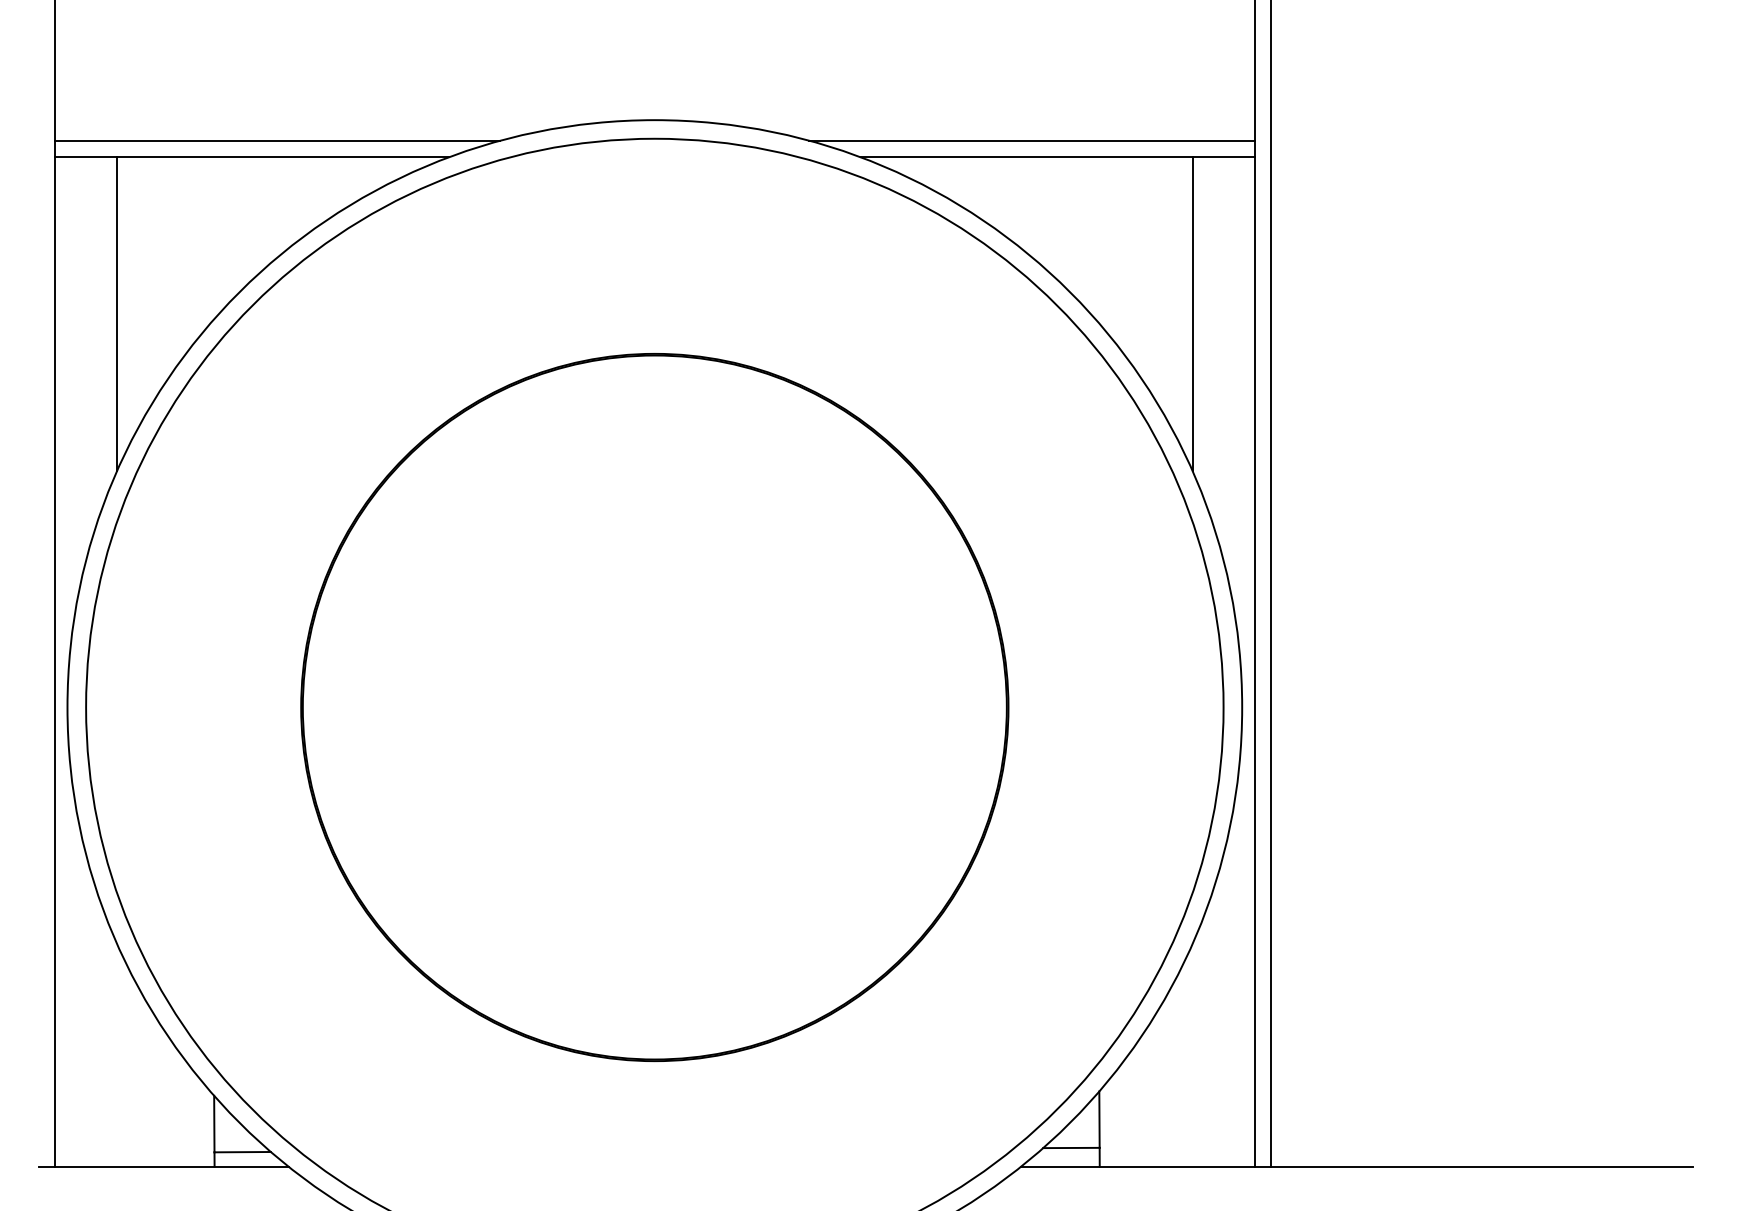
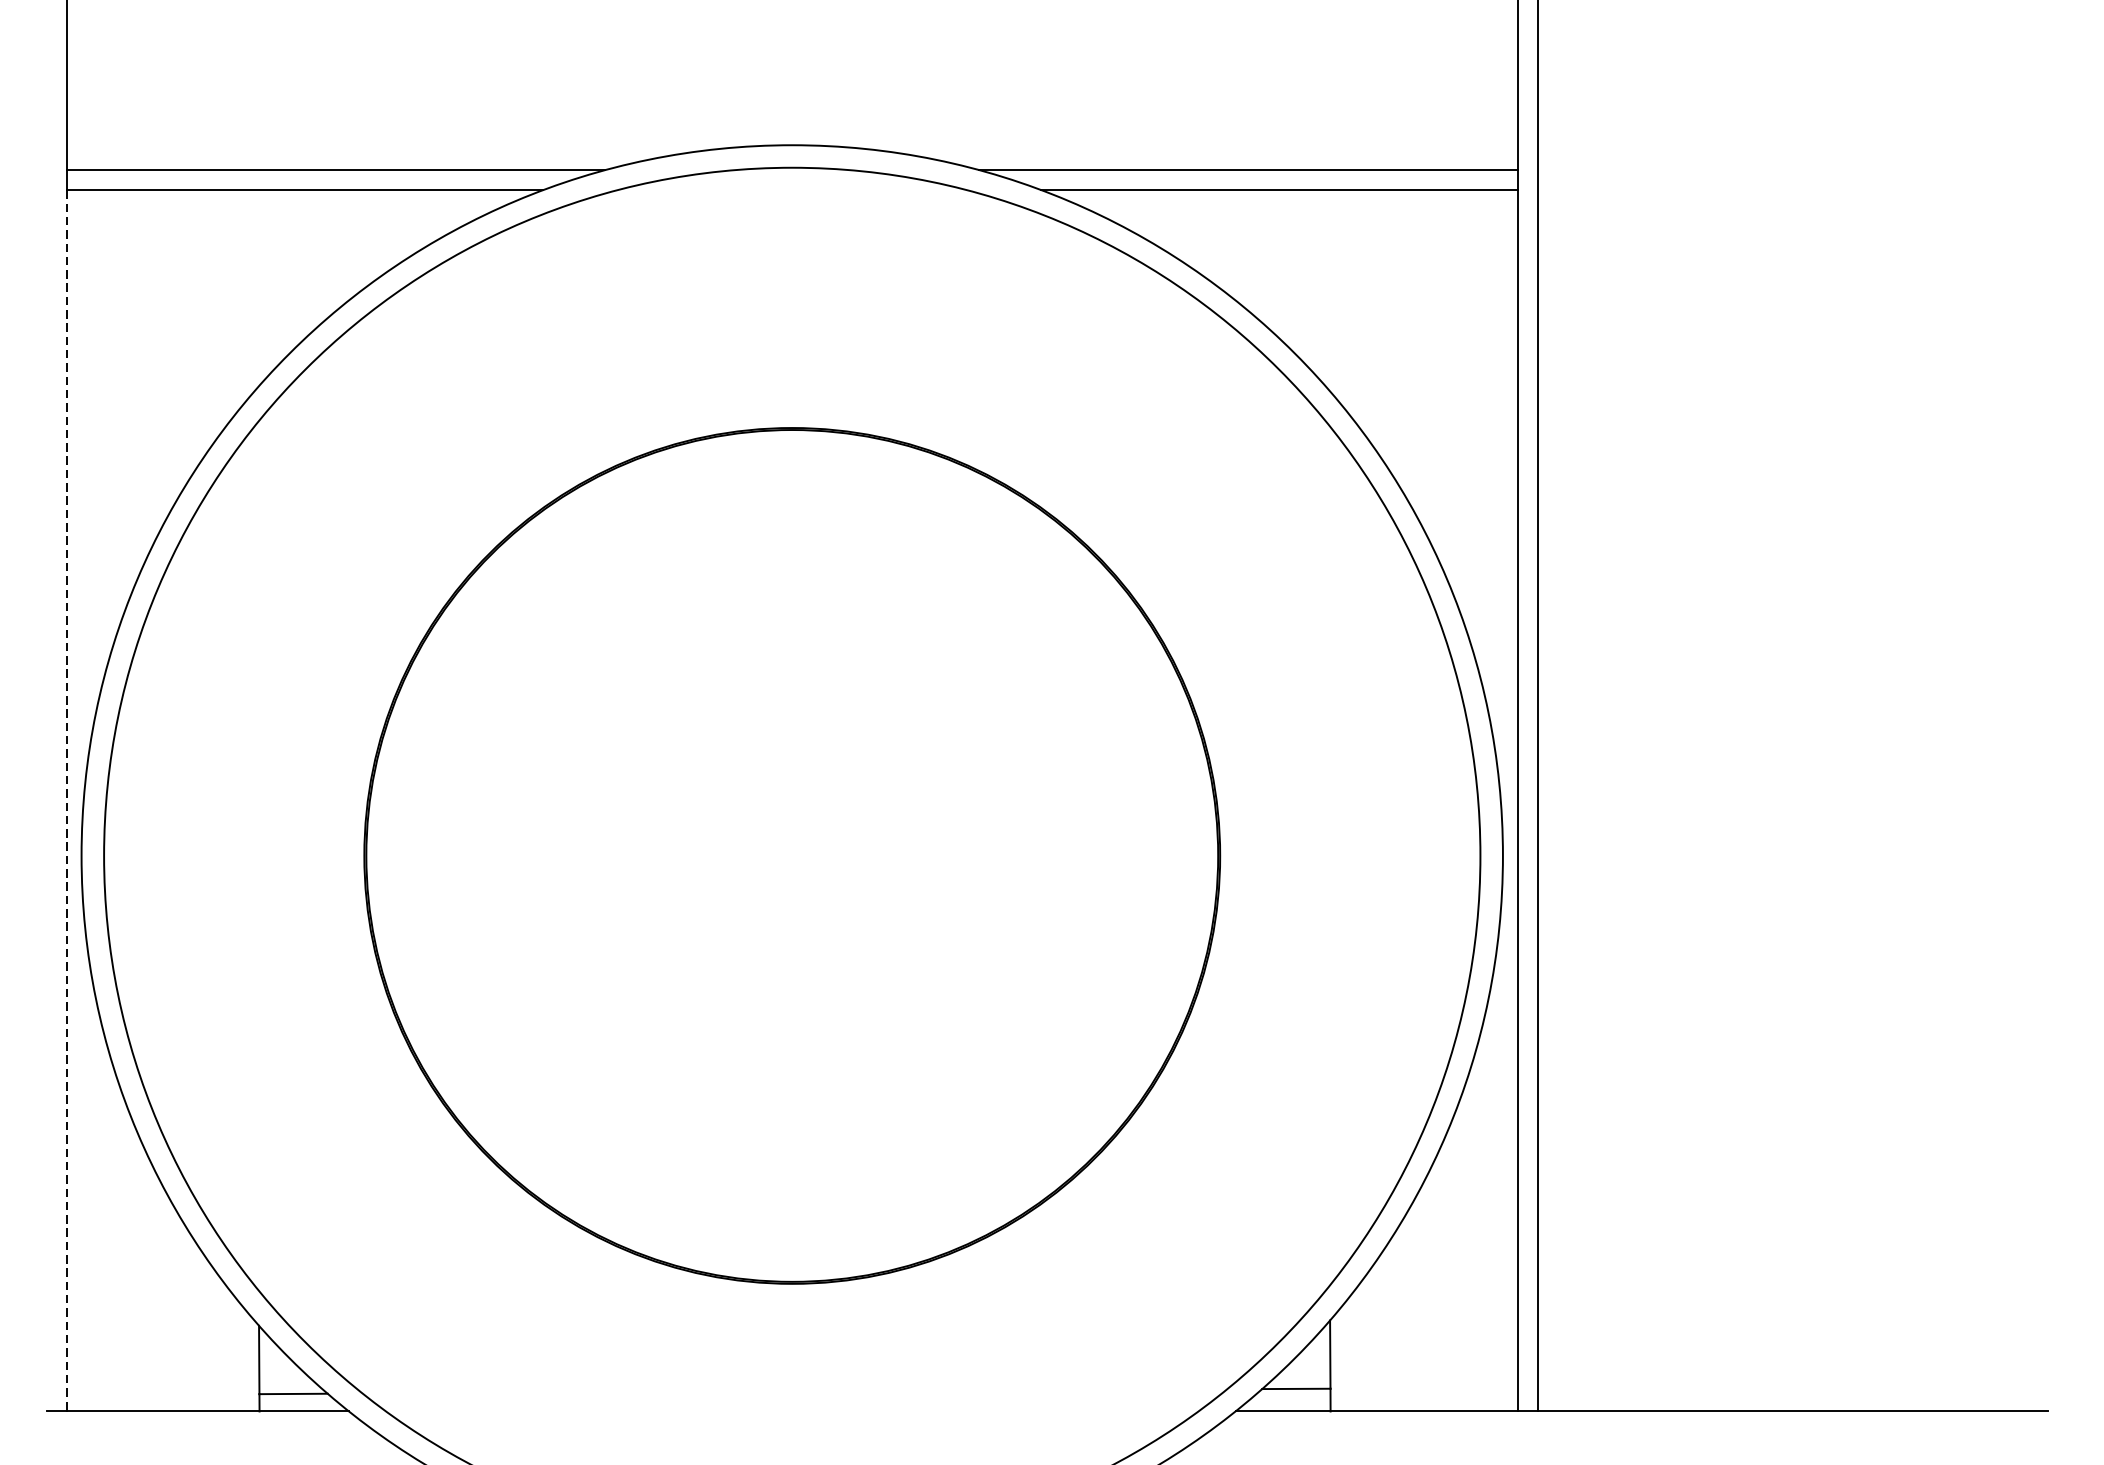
line: (117, 314) -> (142, 380), removed
line: (1192, 314) -> (1442, 380), removed
line: (55, 662) -> (67, 801), solid -> dashed

